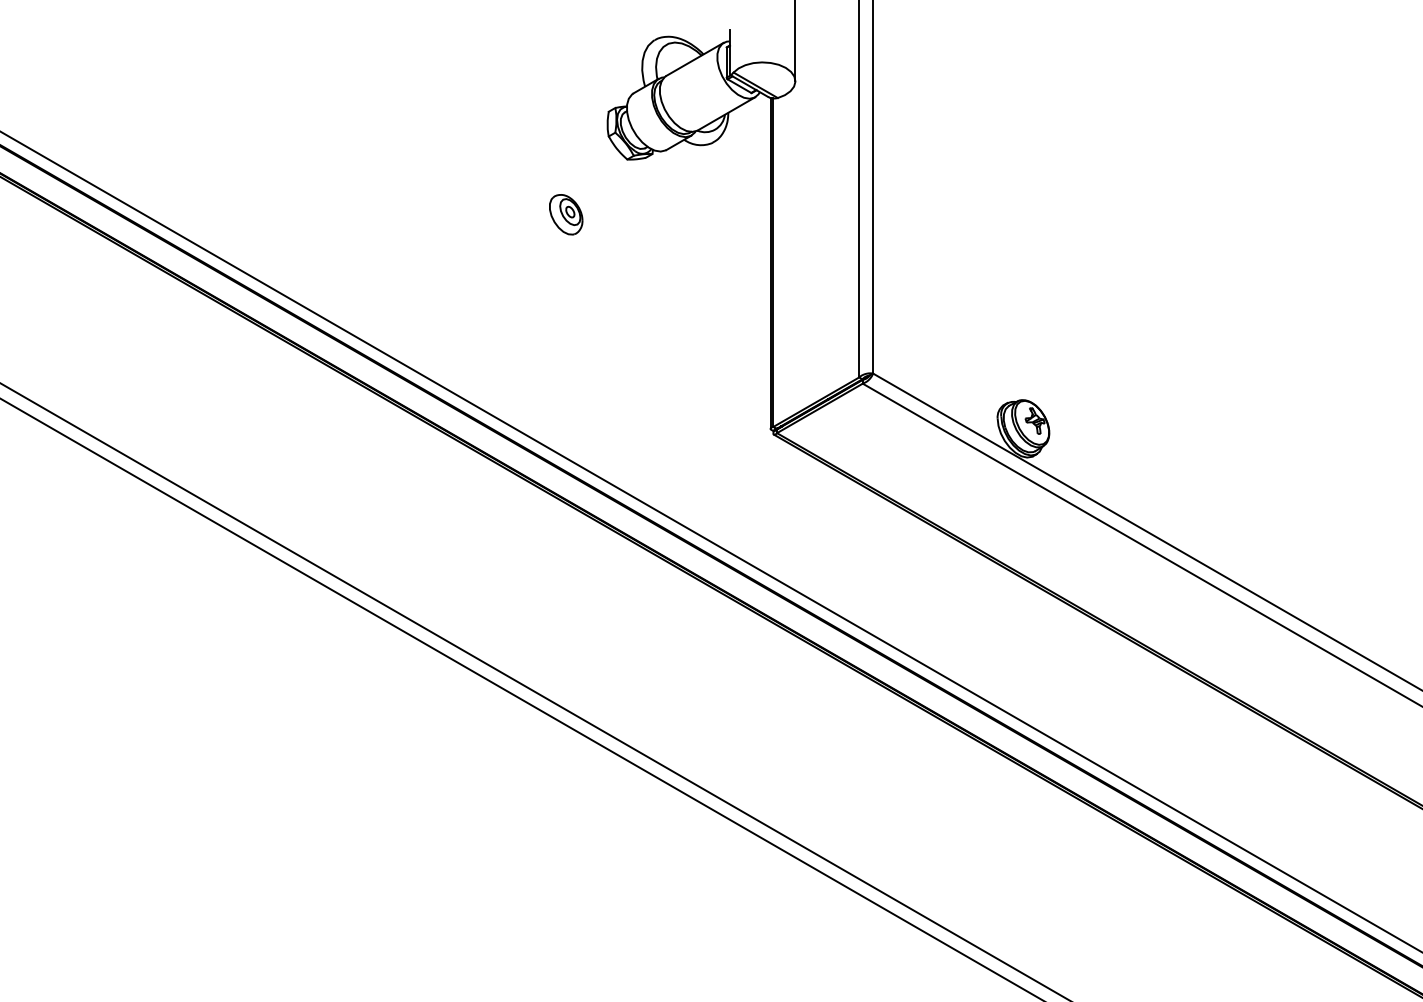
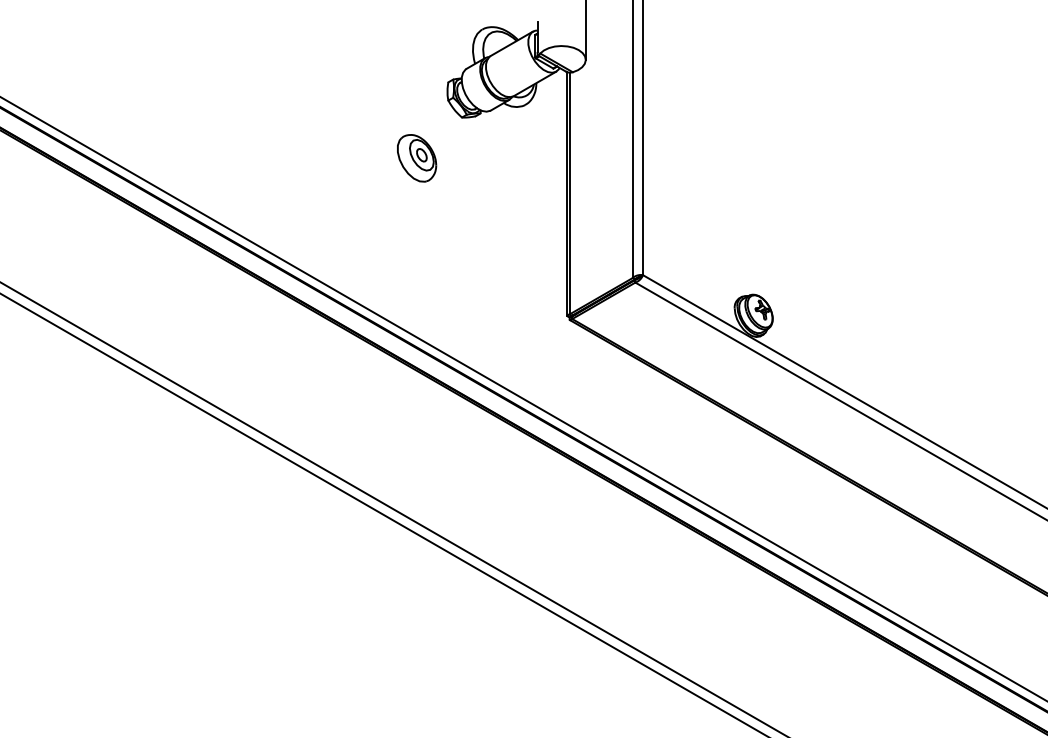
part: (565, 213) -> (416, 157), size x1.6

